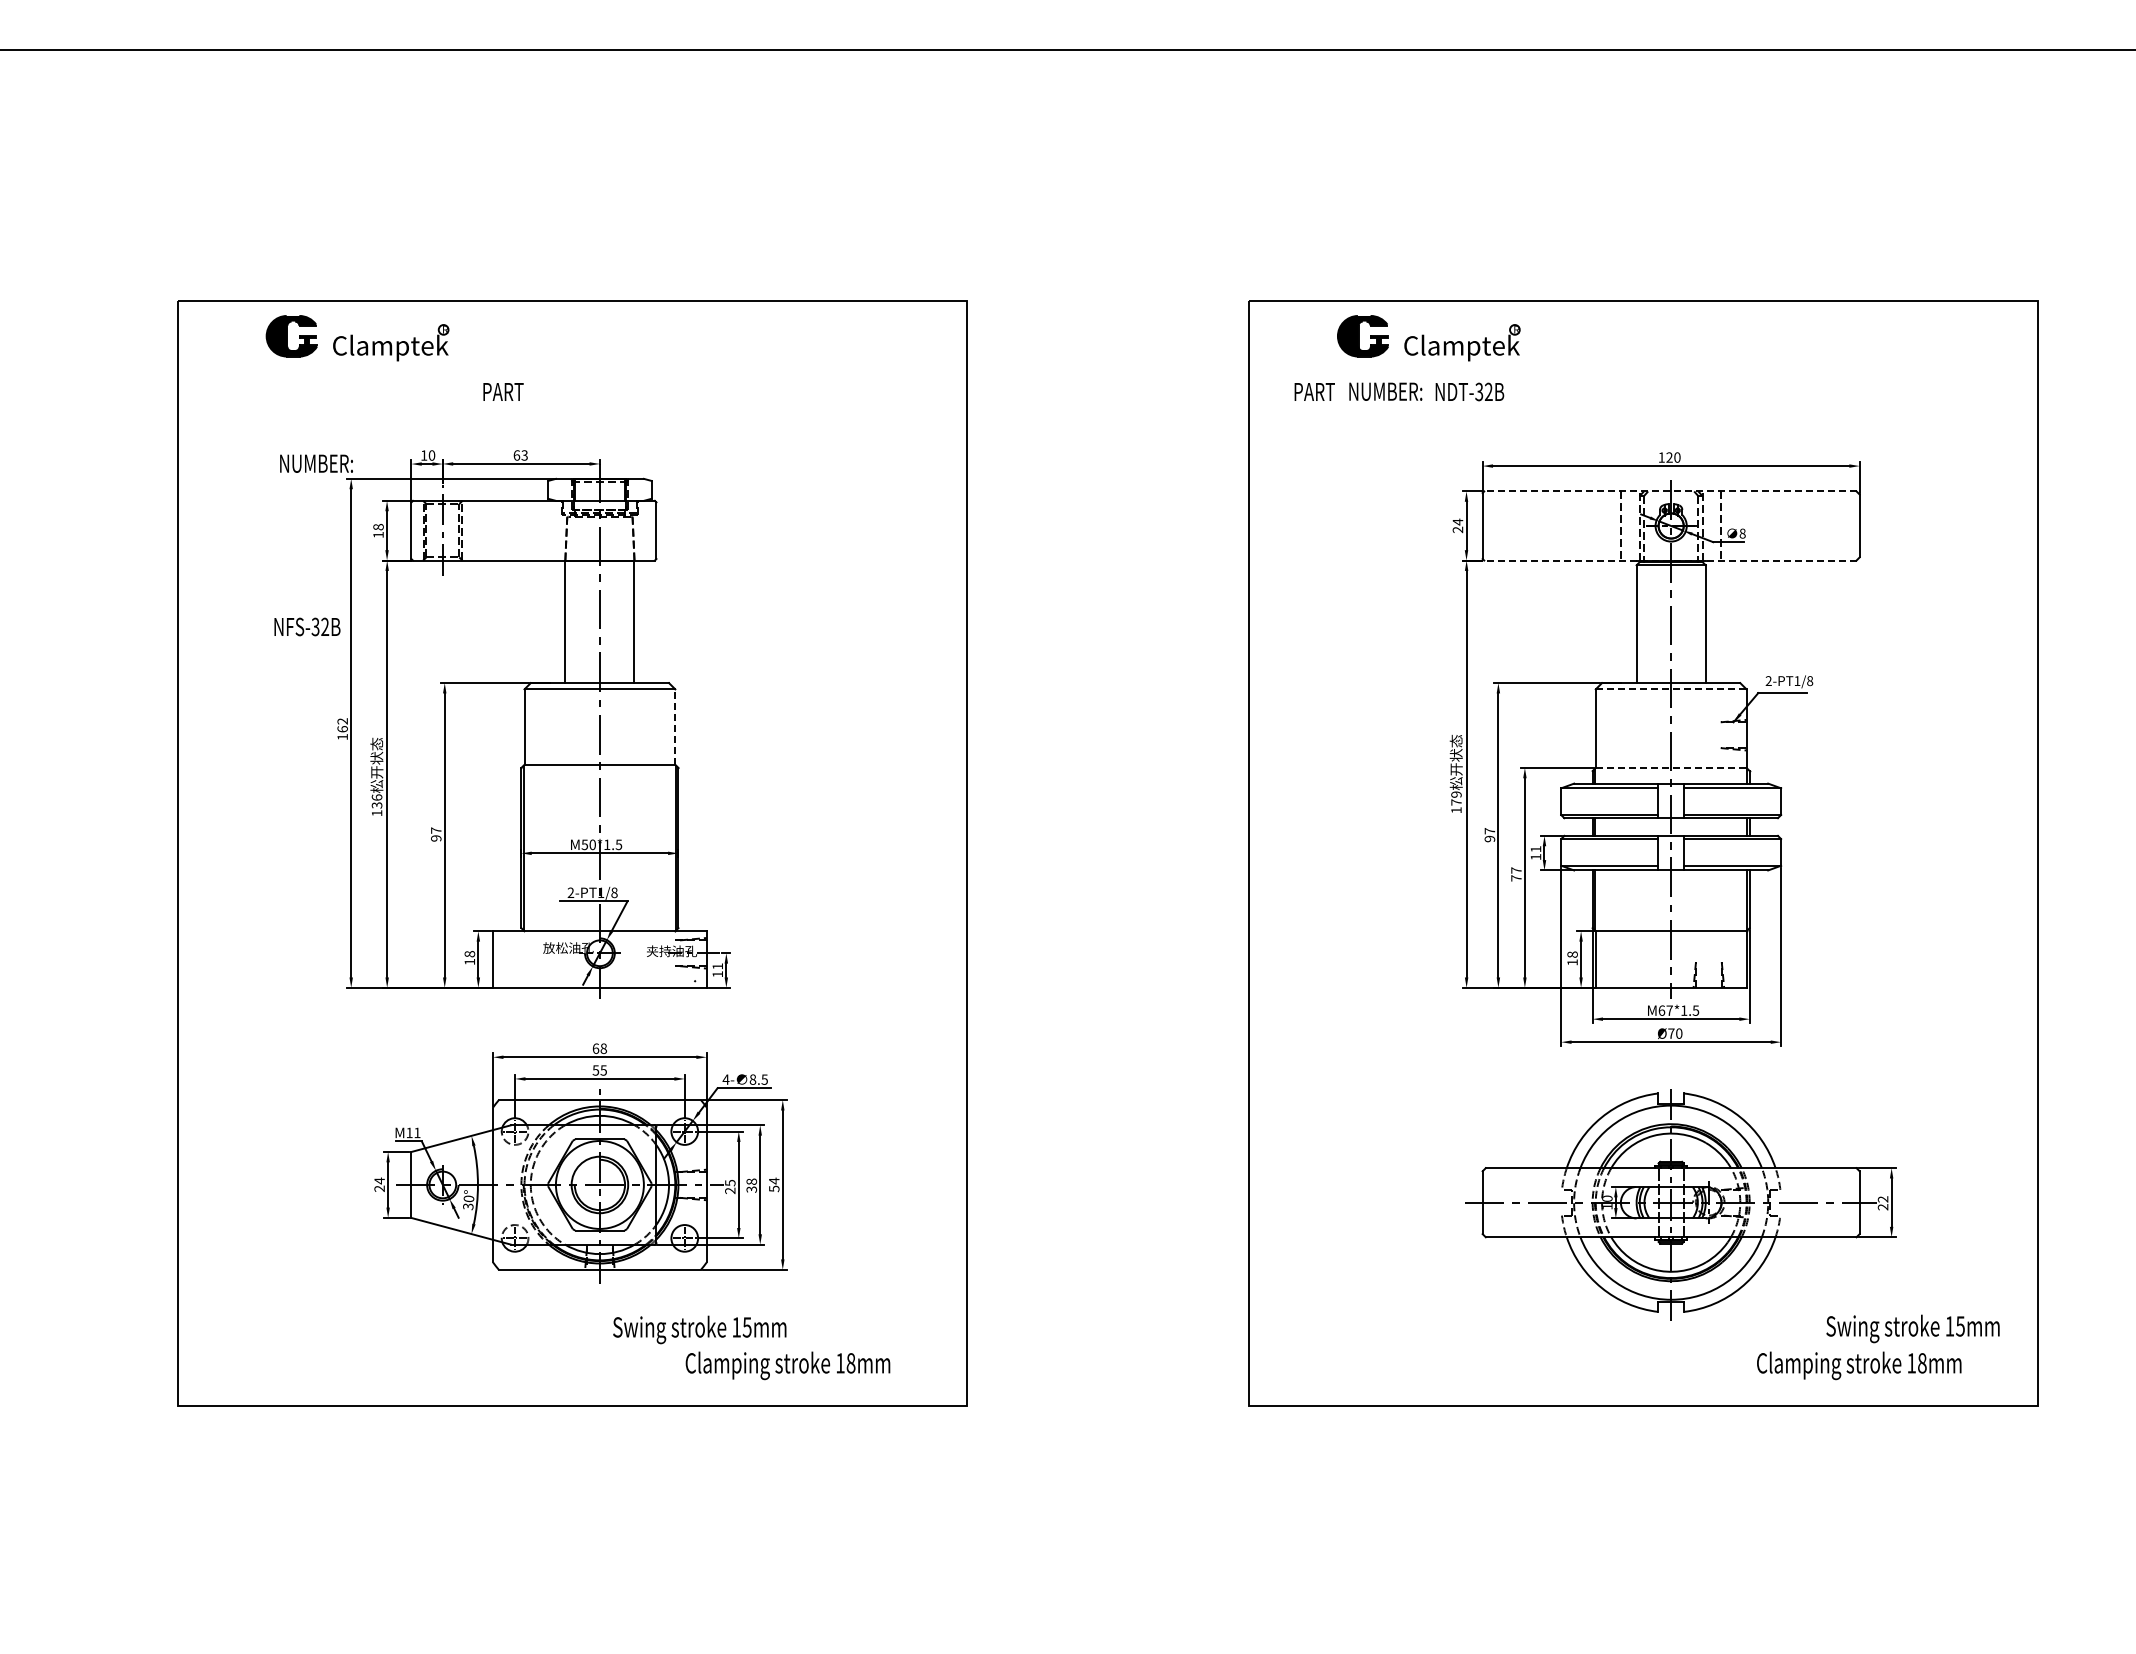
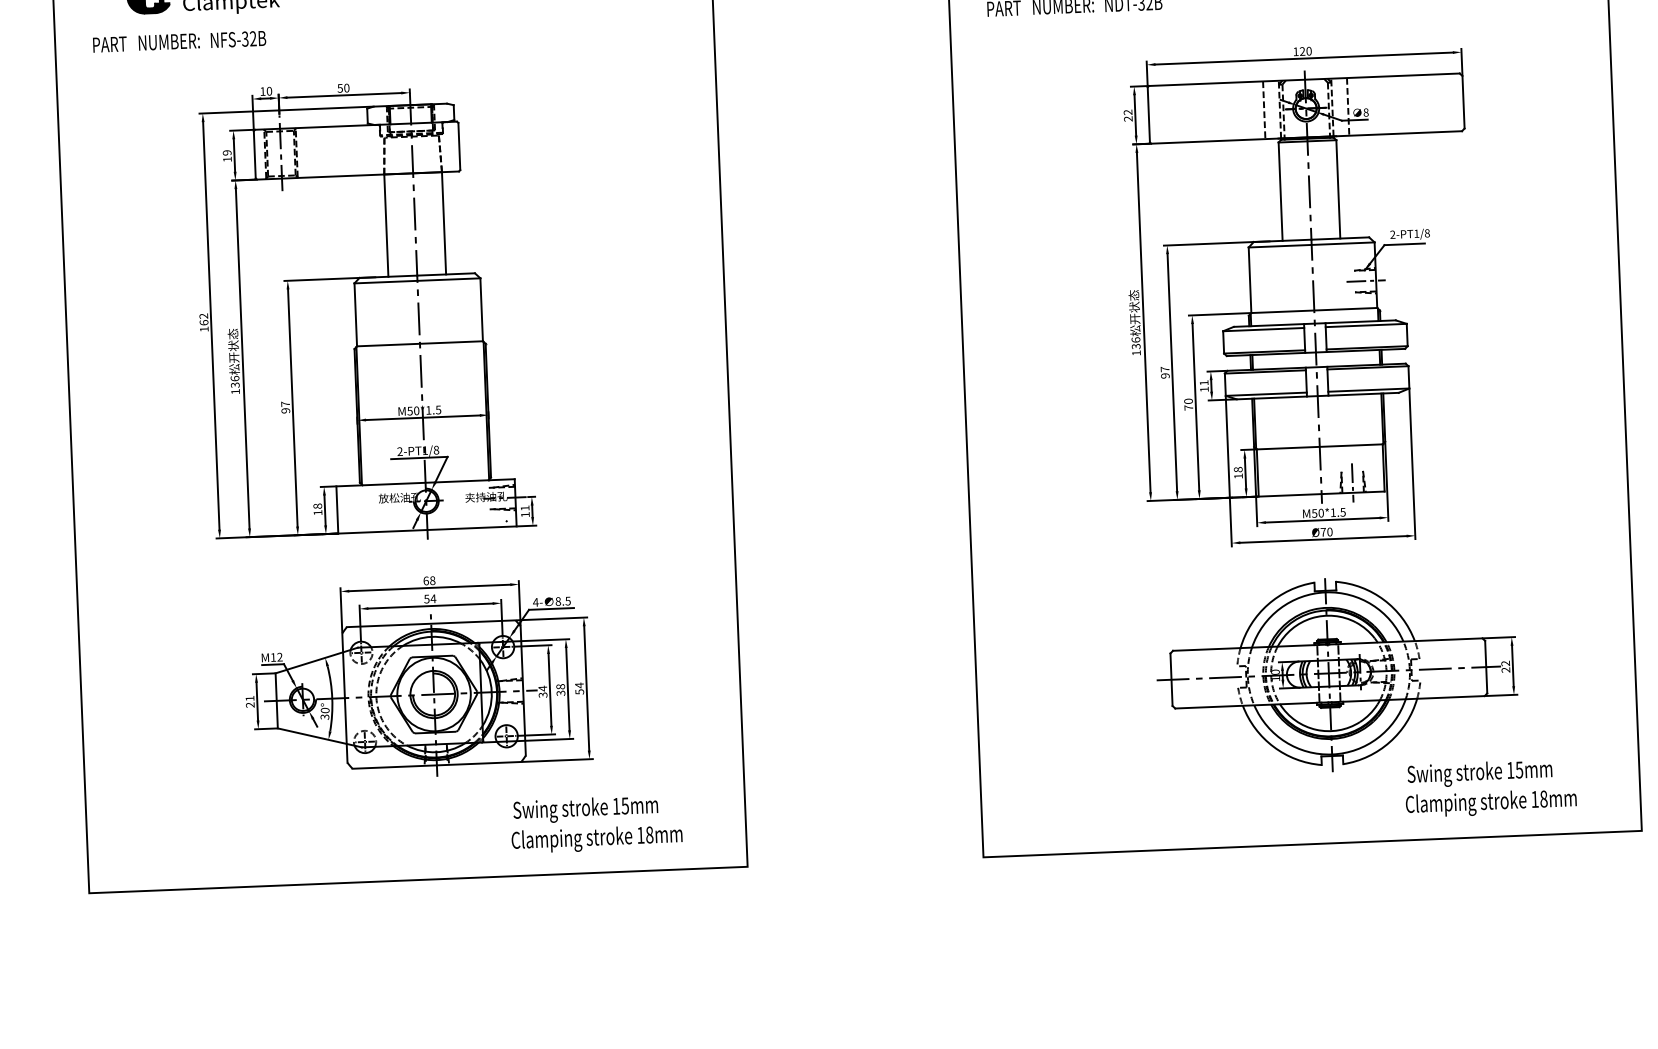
text: (503, 391) -> (109, 44), moved
text: (520, 455) -> (343, 88), 63 -> 50
text: (316, 463) -> (169, 41), moved
line: (1669, 491) -> (1303, 79), dashed -> solid
text: (1457, 521) -> (1127, 111), 24 -> 22
text: (378, 527) -> (227, 153), 18 -> 19
line: (1669, 560) -> (1305, 137), dashed -> solid
text: (307, 626) -> (238, 39), moved
line: (1671, 689) -> (1311, 245), dashed -> solid
line: (675, 727) -> (481, 310), dashed -> solid
line: (1734, 735) -> (1366, 281), added
line: (1671, 767) -> (1314, 310), dashed -> solid
text: (1456, 798) -> (1136, 343), 179 -> 136
text: (1516, 870) -> (1188, 401), 77 -> 70
line: (1708, 975) -> (1352, 482), added
text: (1665, 1010) -> (1317, 513), M67*1.5 -> M50*1.5
text: (603, 1070) -> (433, 598), 55 -> 54
text: (417, 1132) -> (280, 656), M11 -> M12
text: (379, 1180) -> (249, 698), 24 -> 21
text: (730, 1186) -> (543, 691), 25 -> 34
text: (1912, 1328) -> (1479, 773), moved
text: (699, 1329) -> (585, 809), moved

